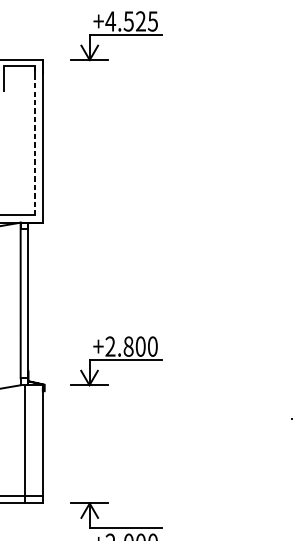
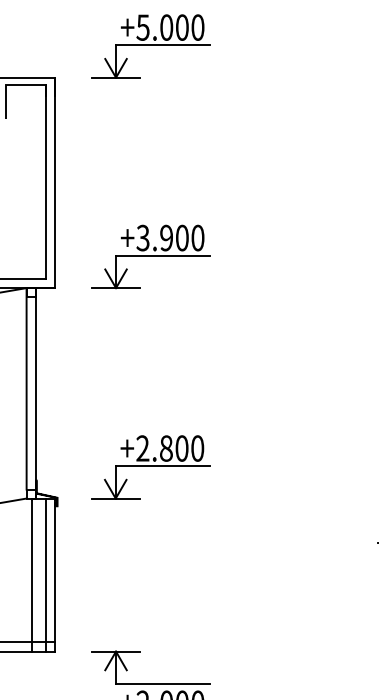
text: (131, 21) -> (170, 27), +4.525 -> +5.000
line: (35, 140) -> (45, 181), dashed -> solid
part: (116, 198) -> (150, 256), added
line: (35, 443) -> (45, 574), added

